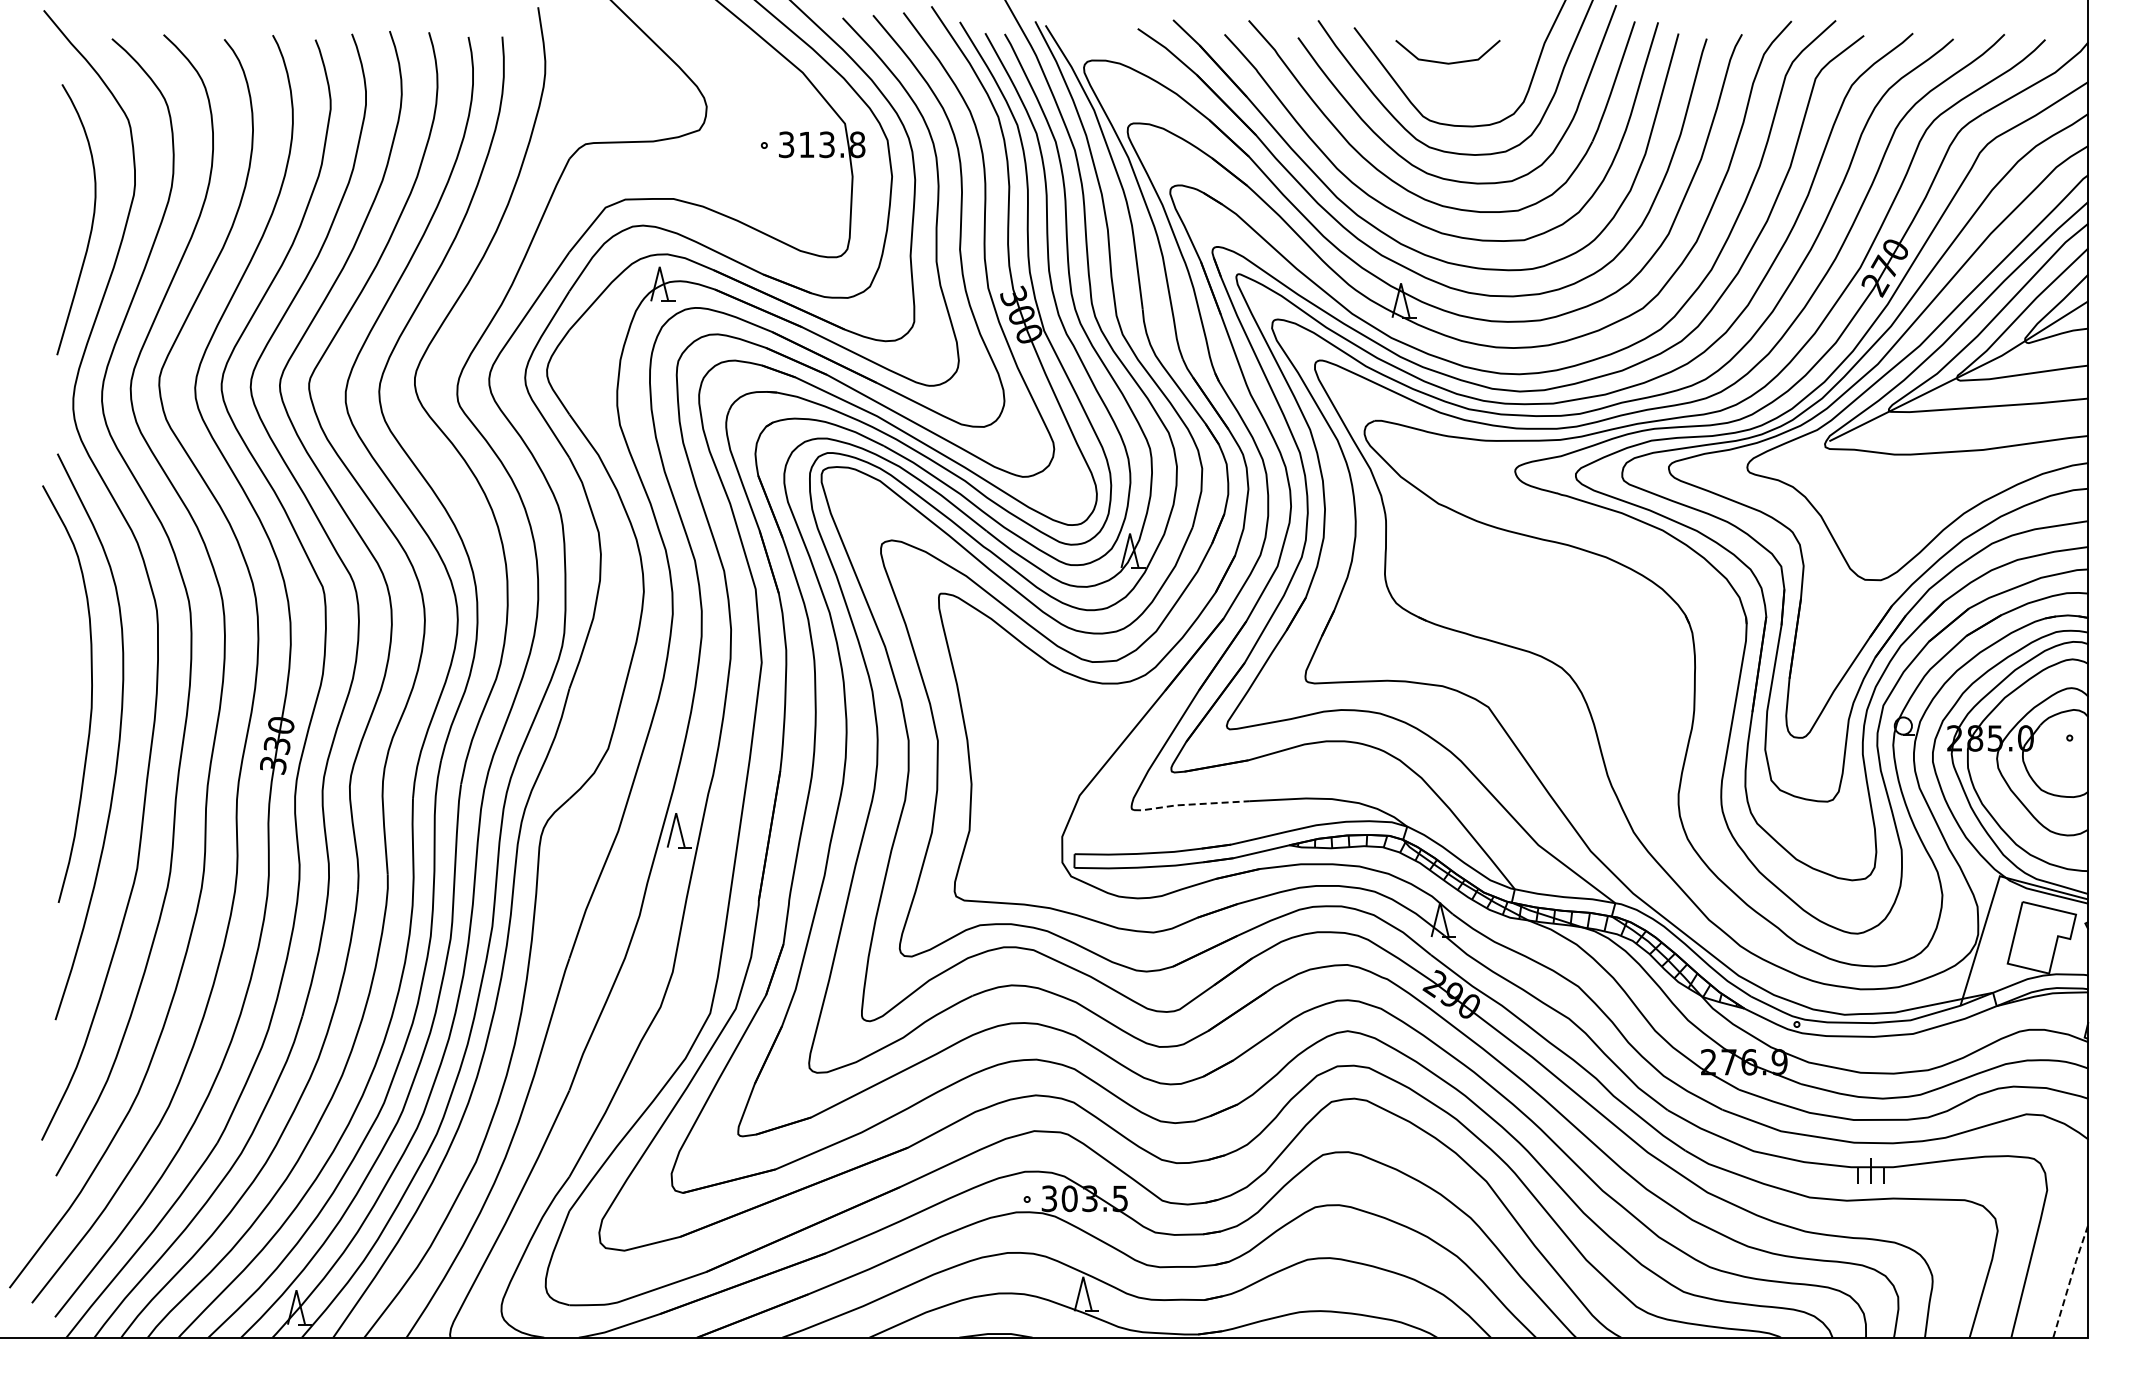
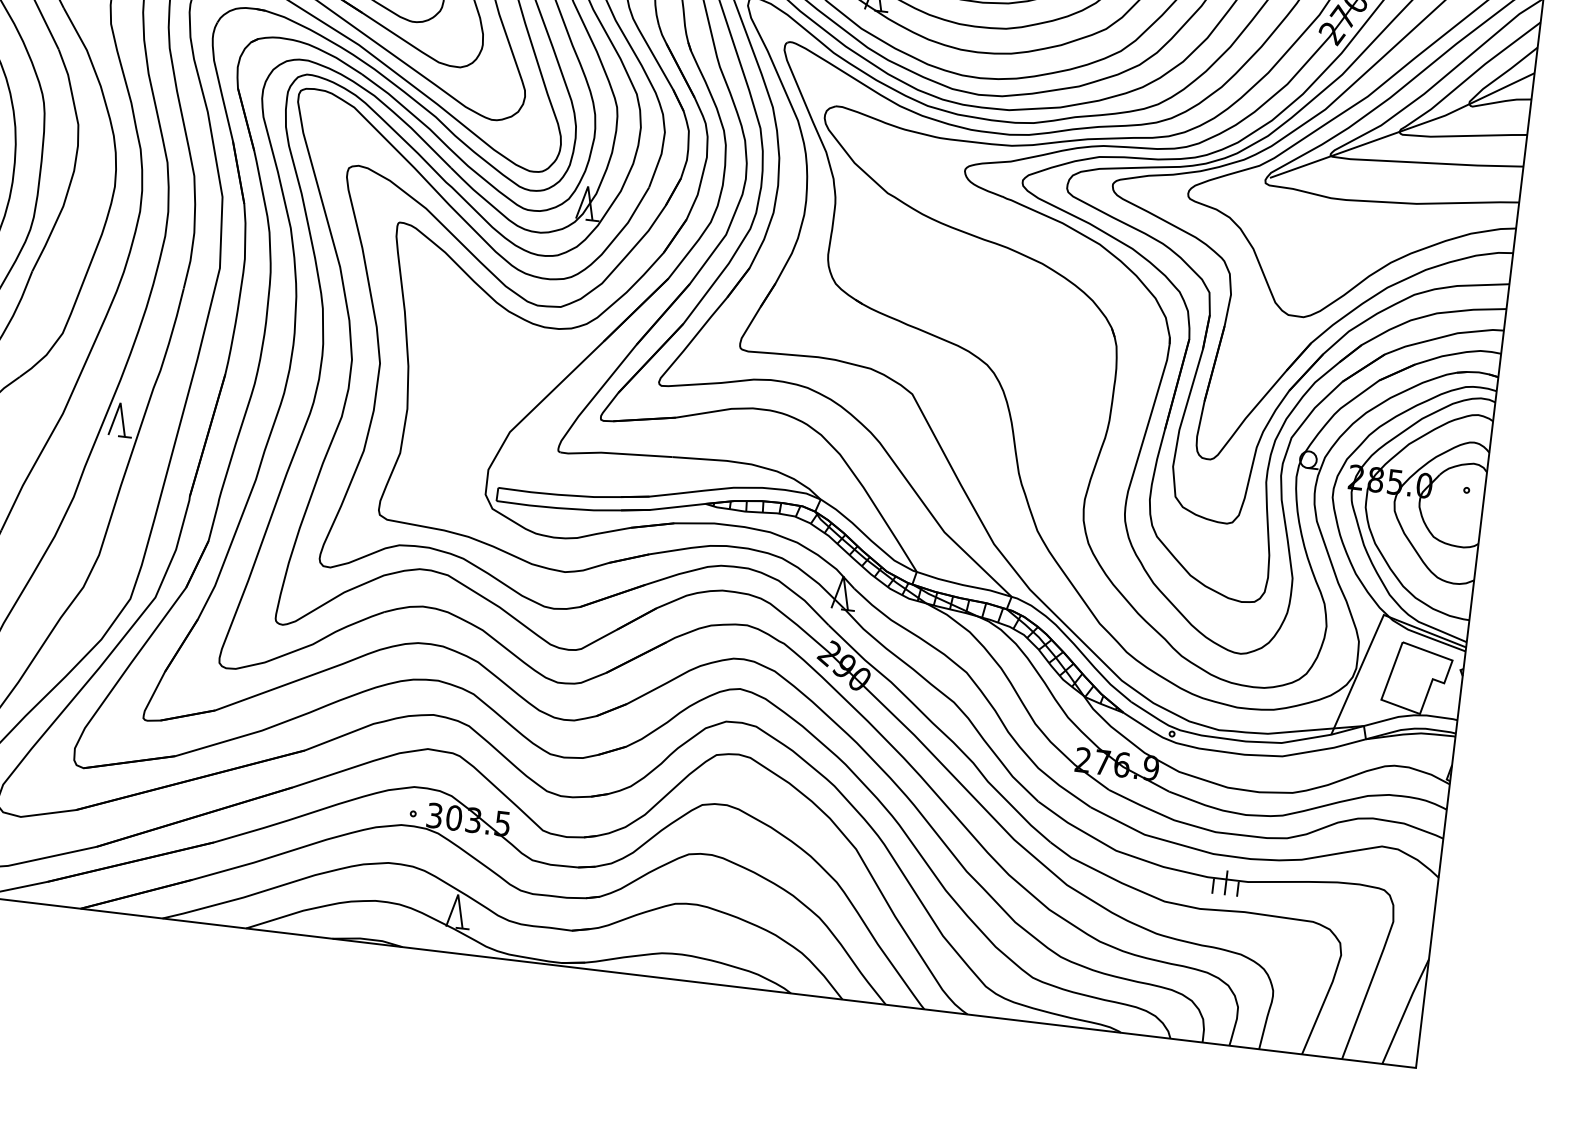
line: (1189, 804) -> (614, 453), dashed -> solid
line: (2070, 1280) -> (1405, 1011), dashed -> solid

